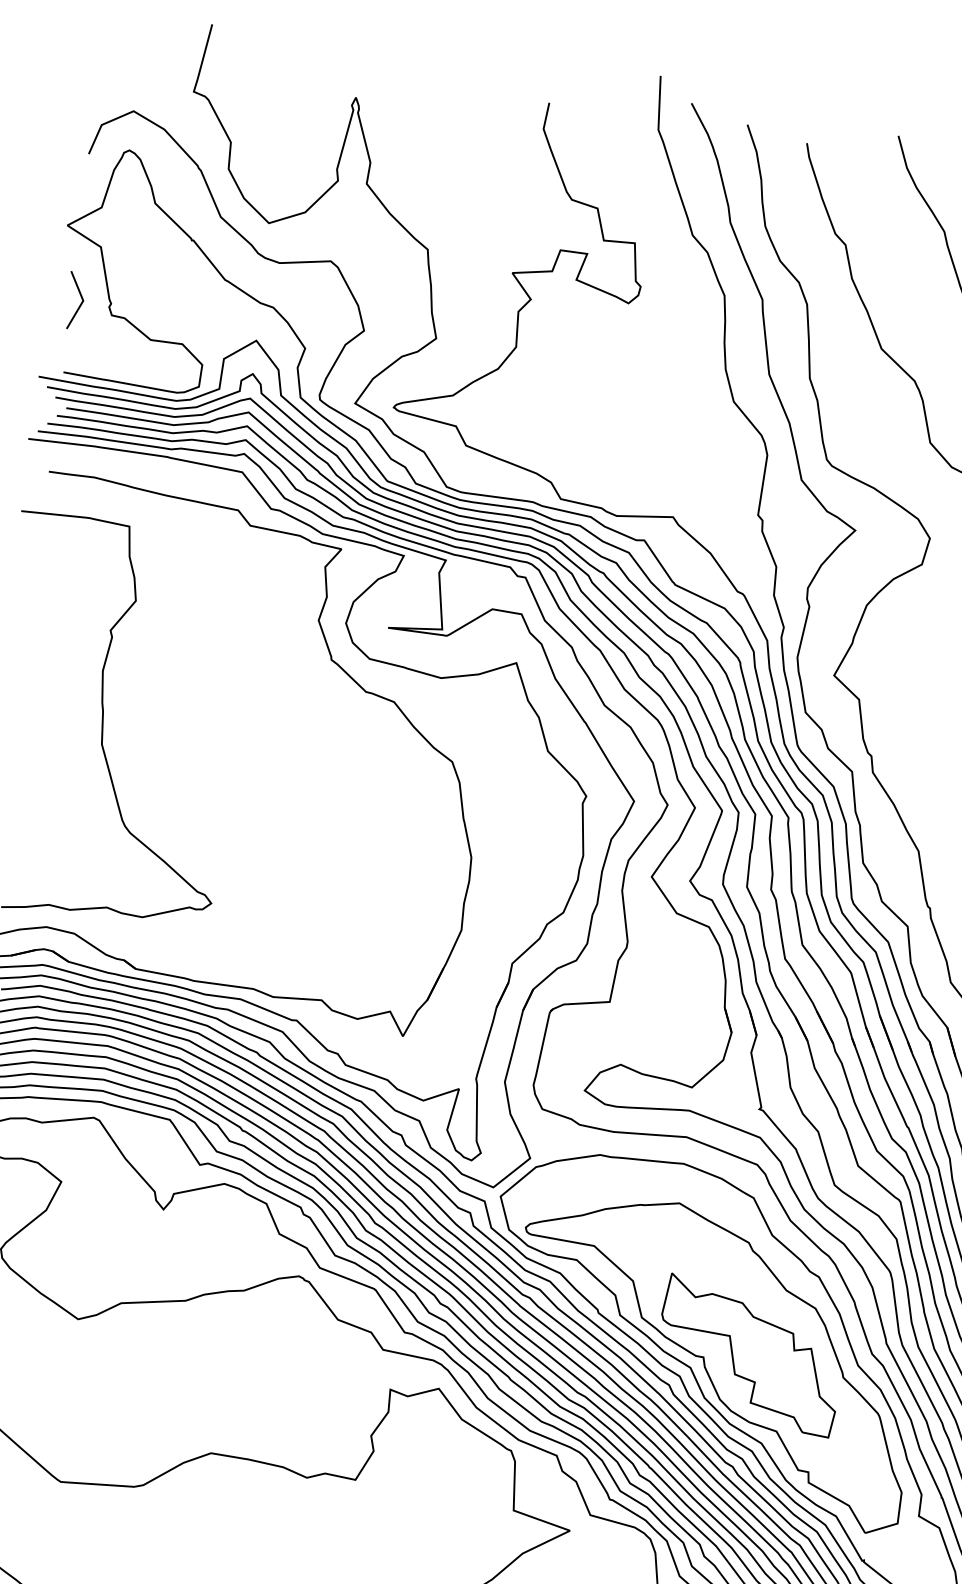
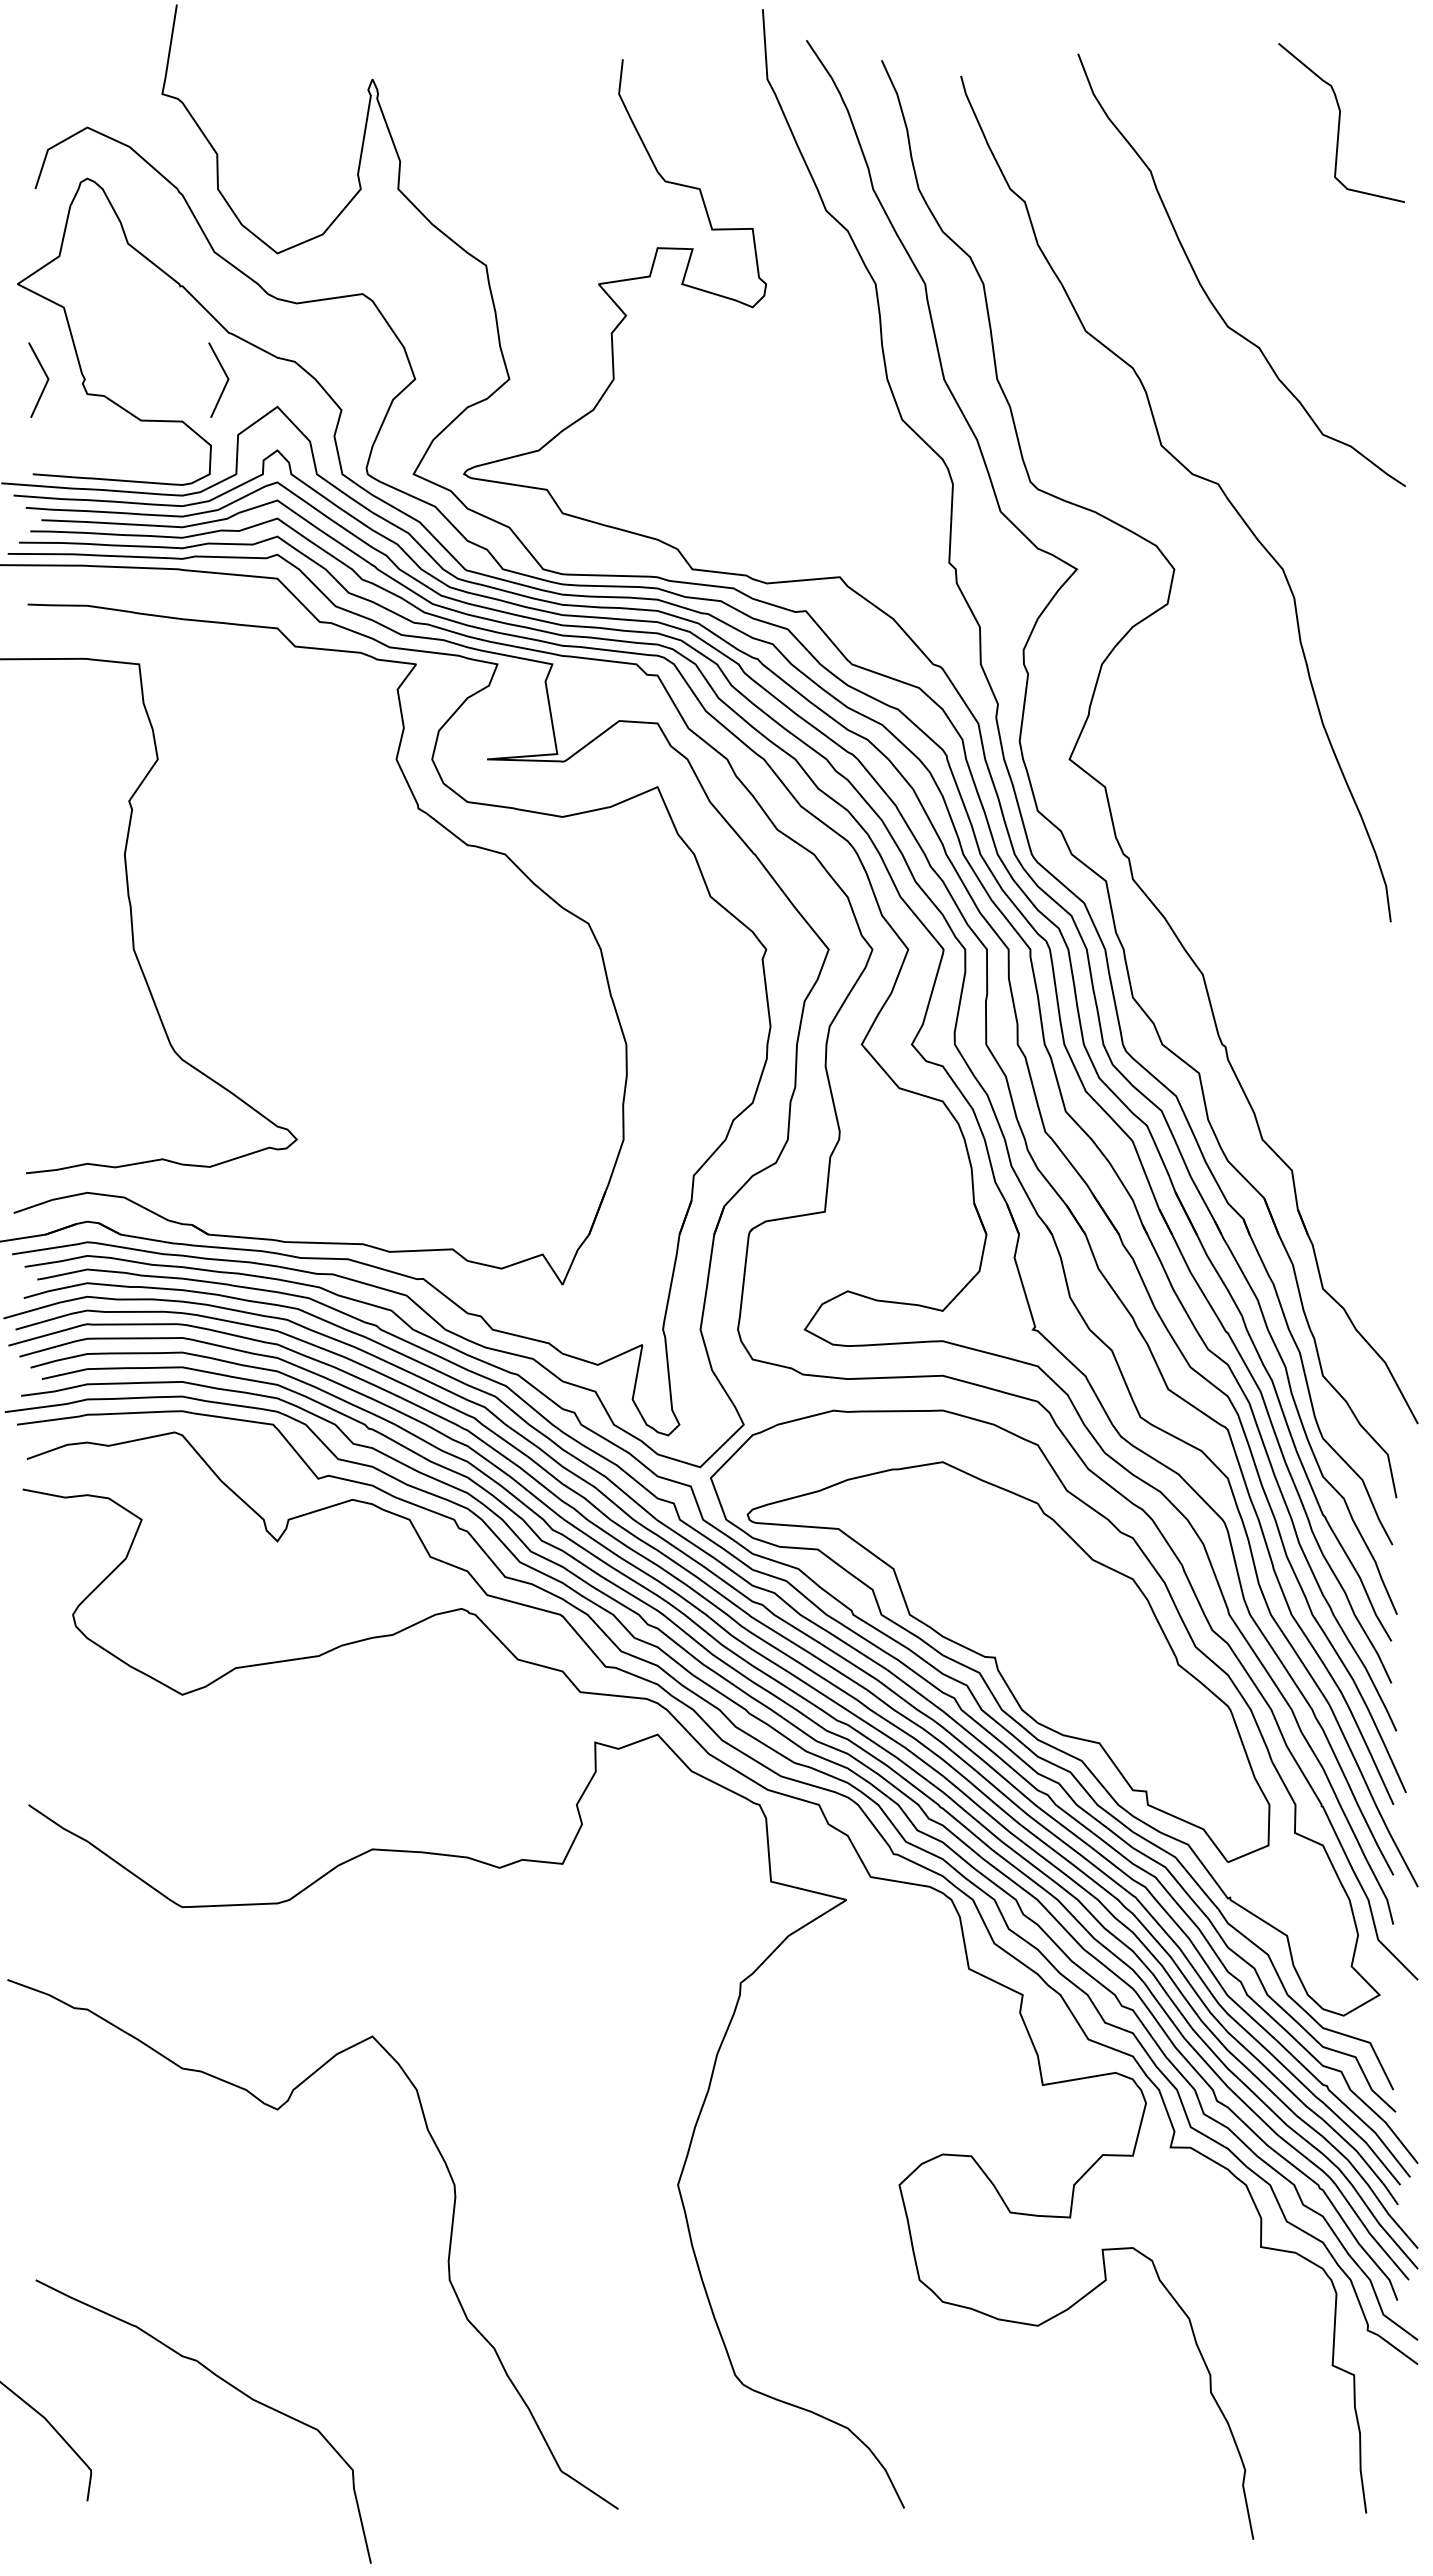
line: (218, 311) -> (224, 374), added
part: (749, 1355) -> (1053, 1648), removed

